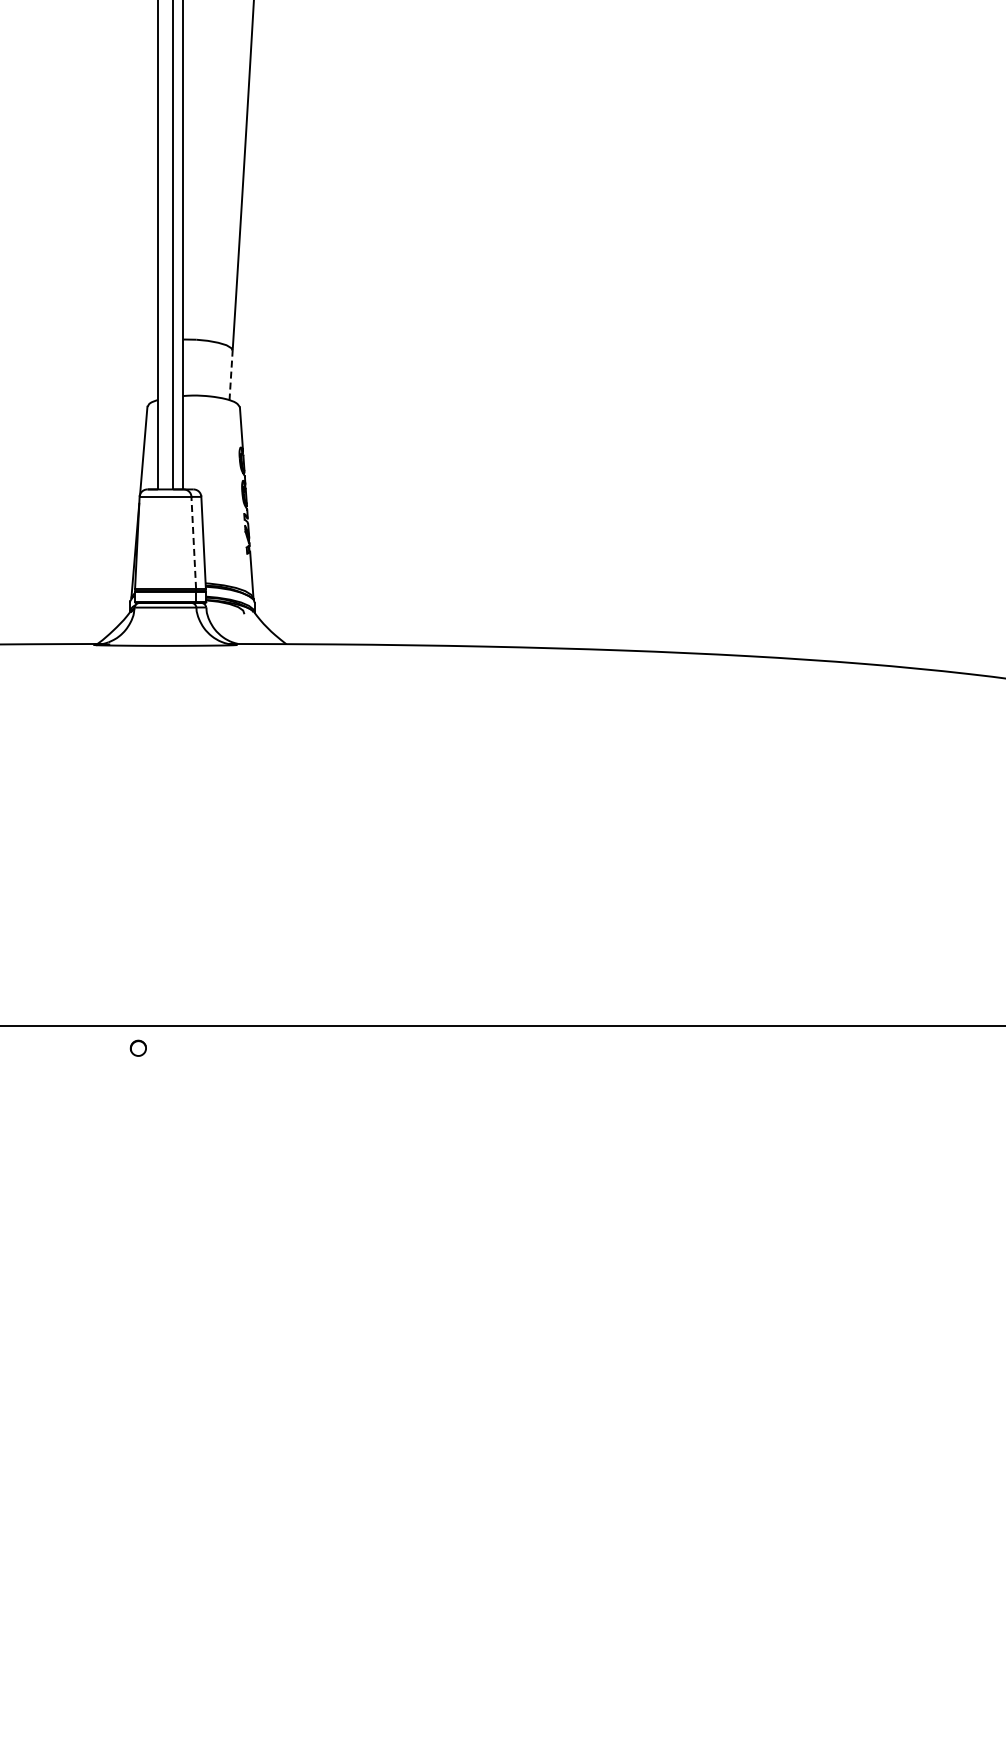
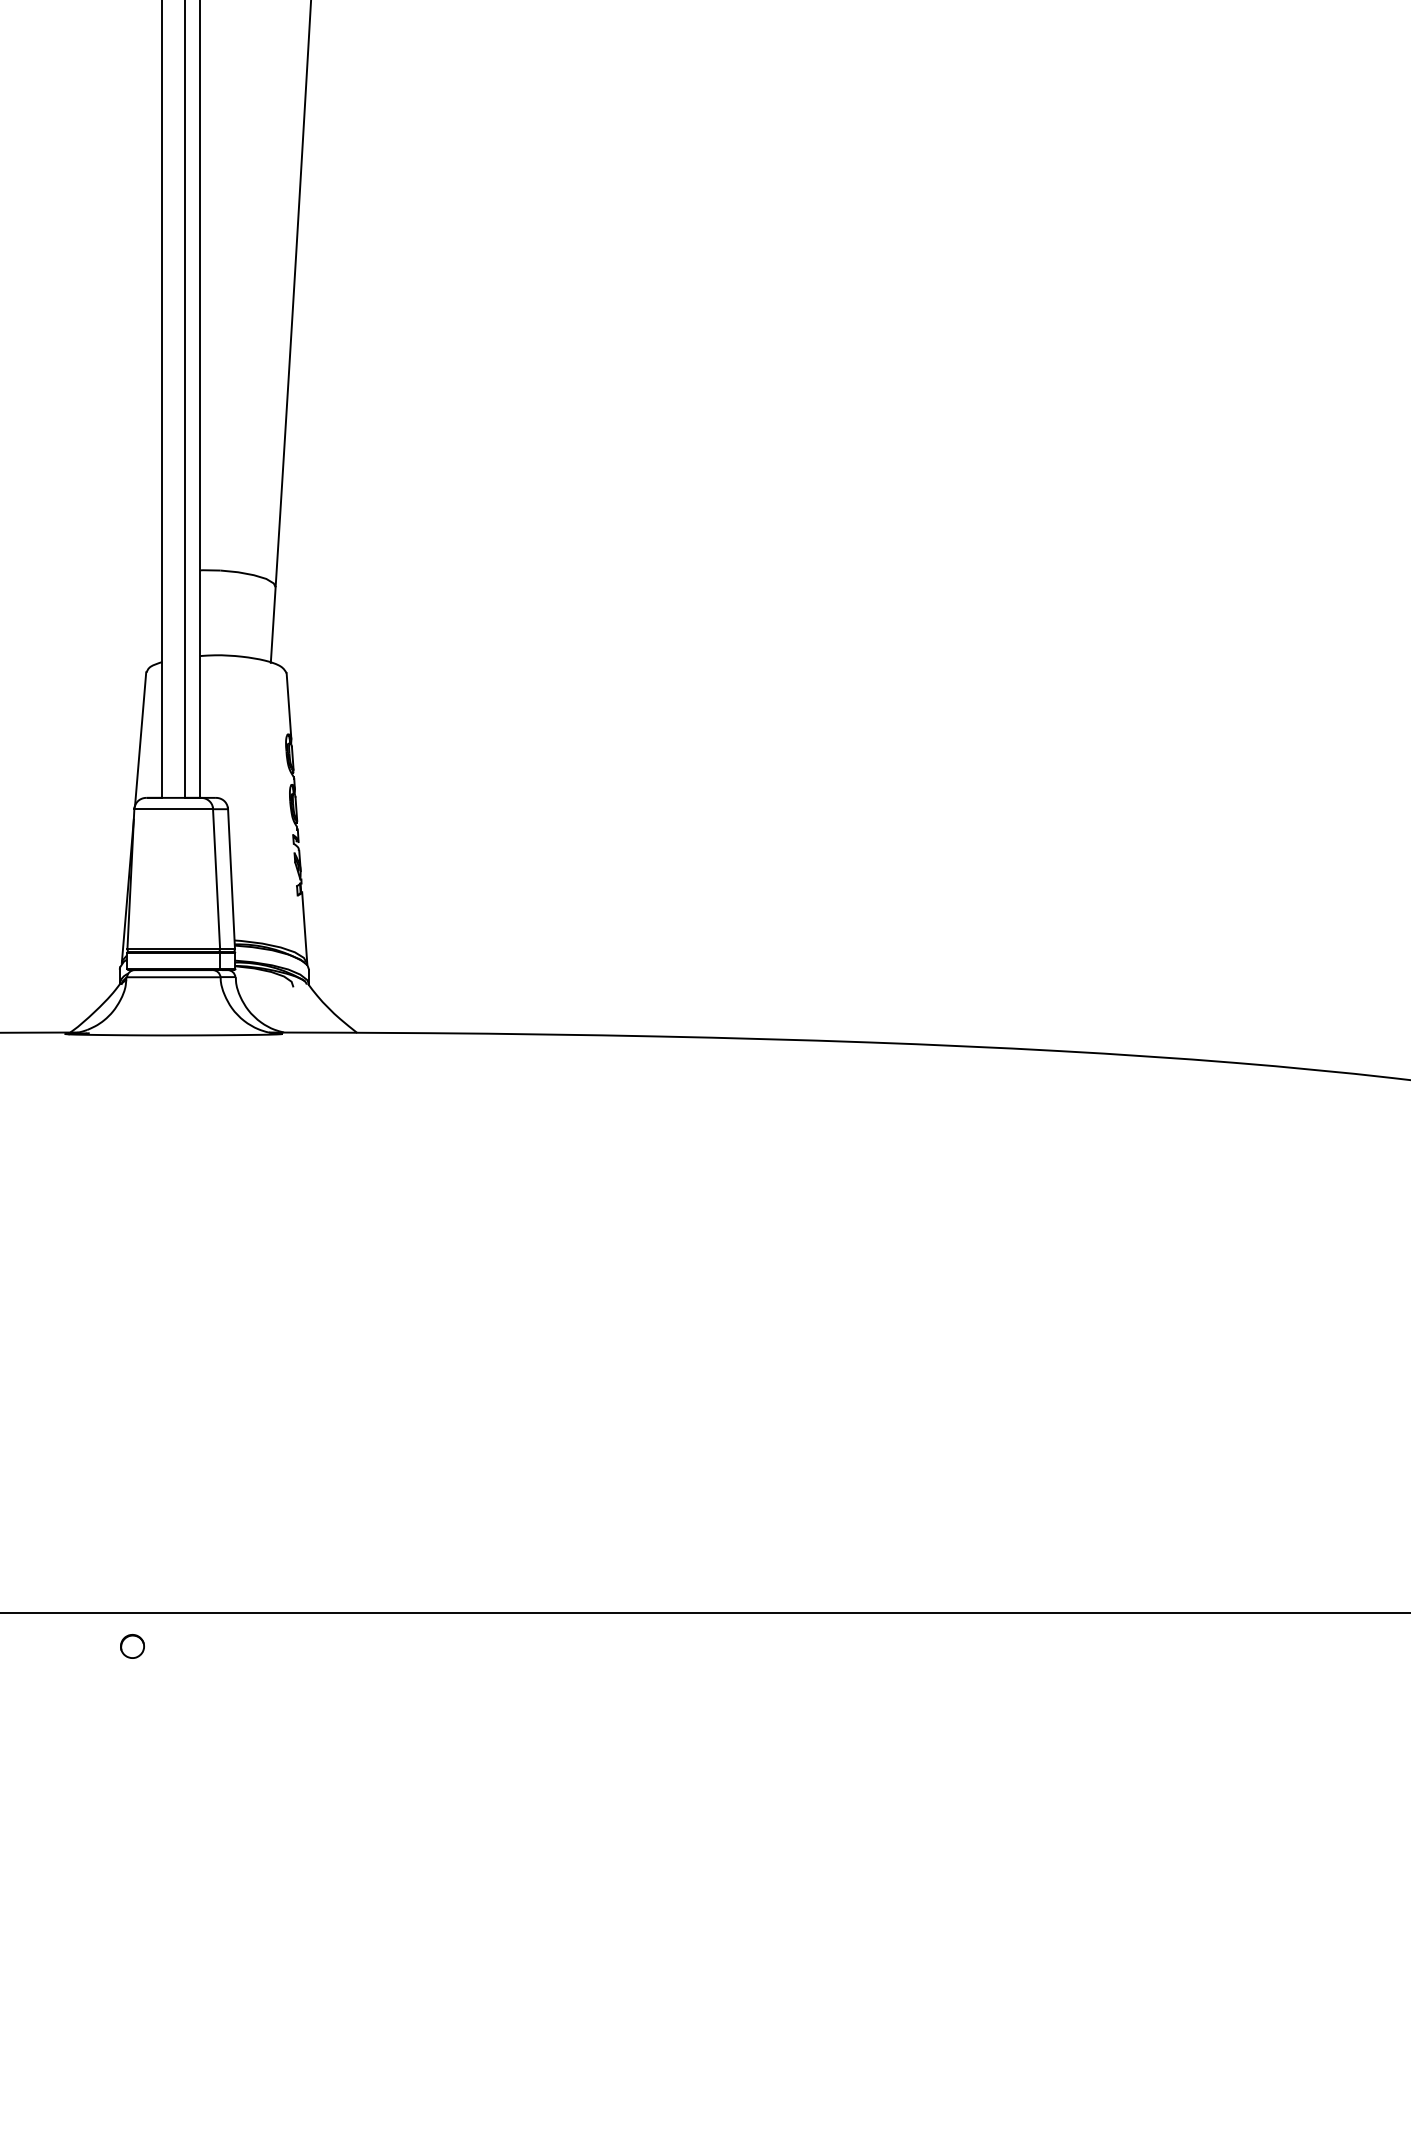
line: (231, 375) -> (273, 624), dashed -> solid
line: (193, 542) -> (216, 878), dashed -> solid

